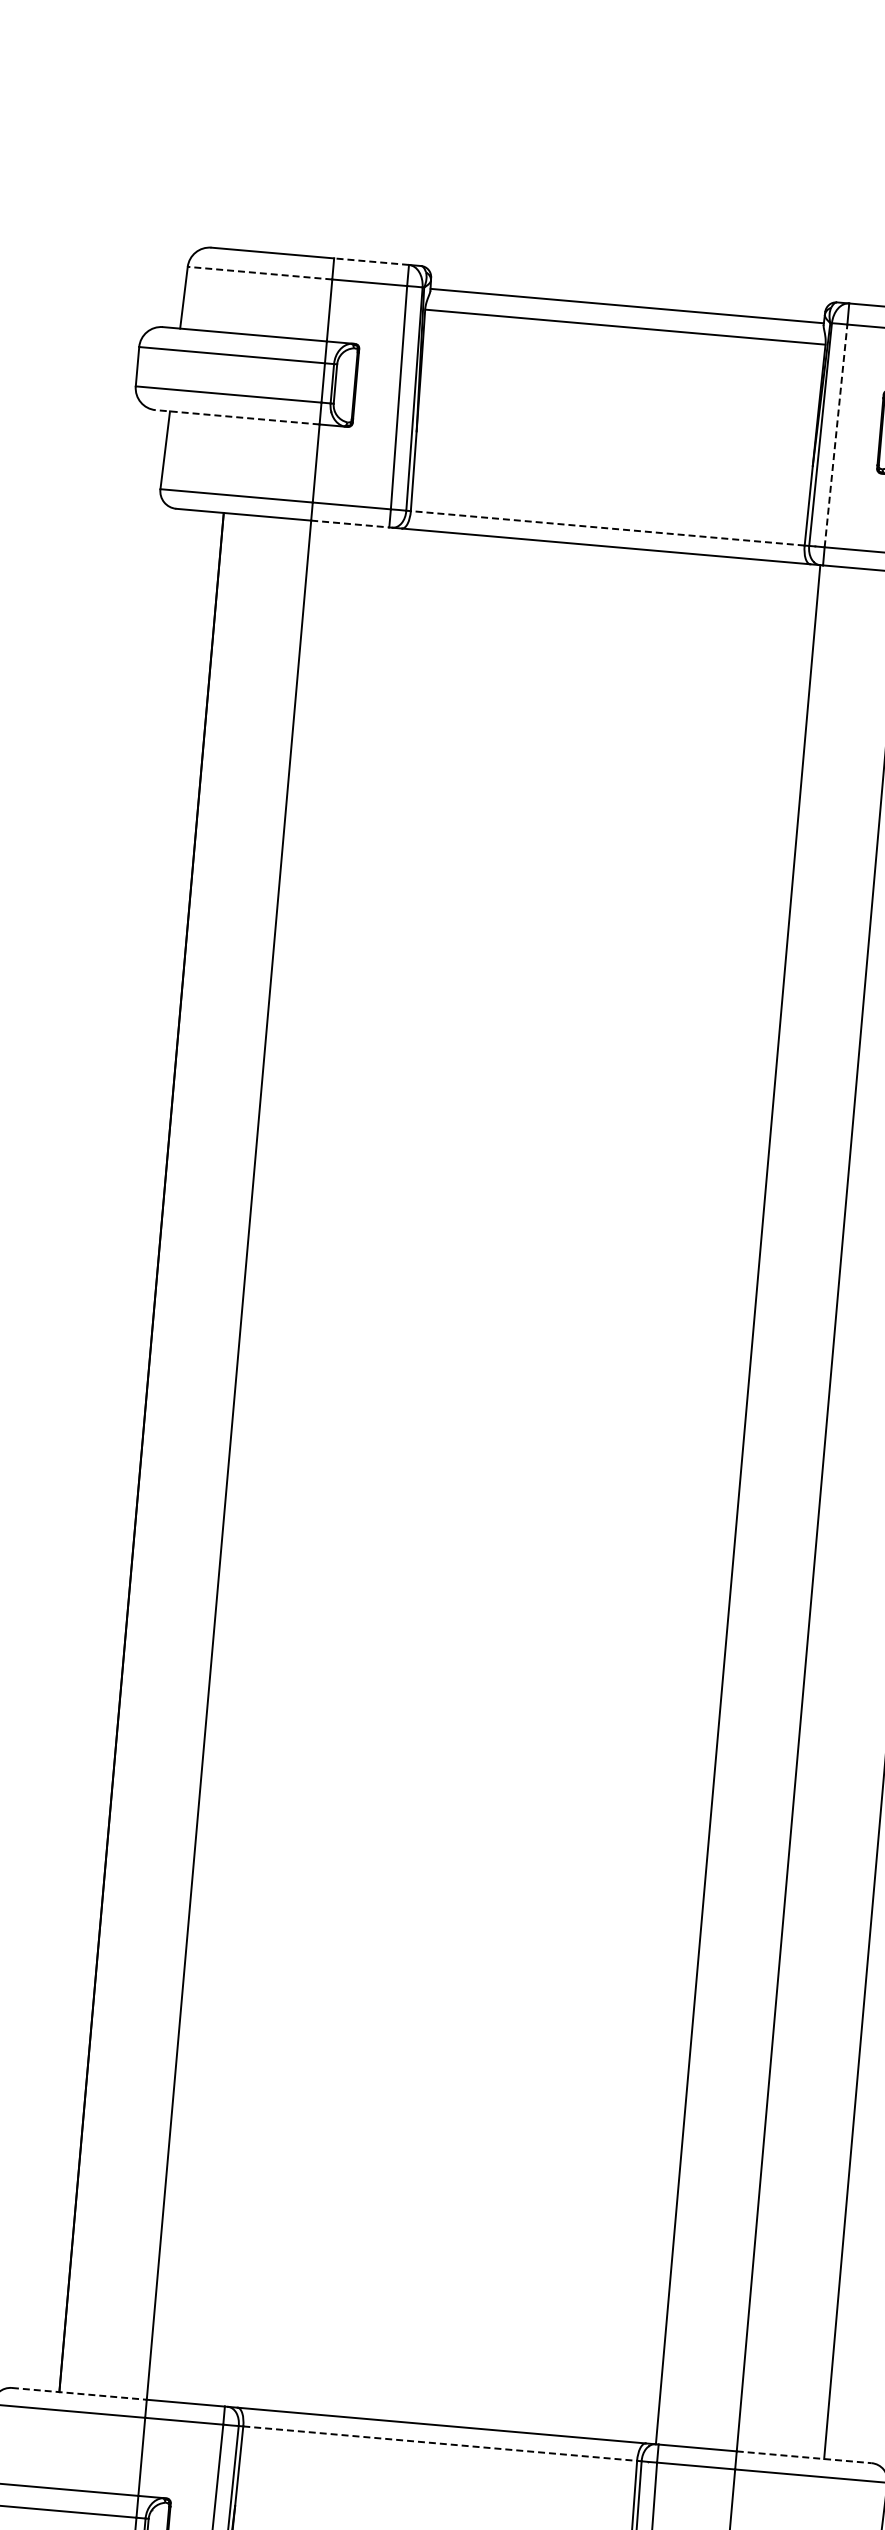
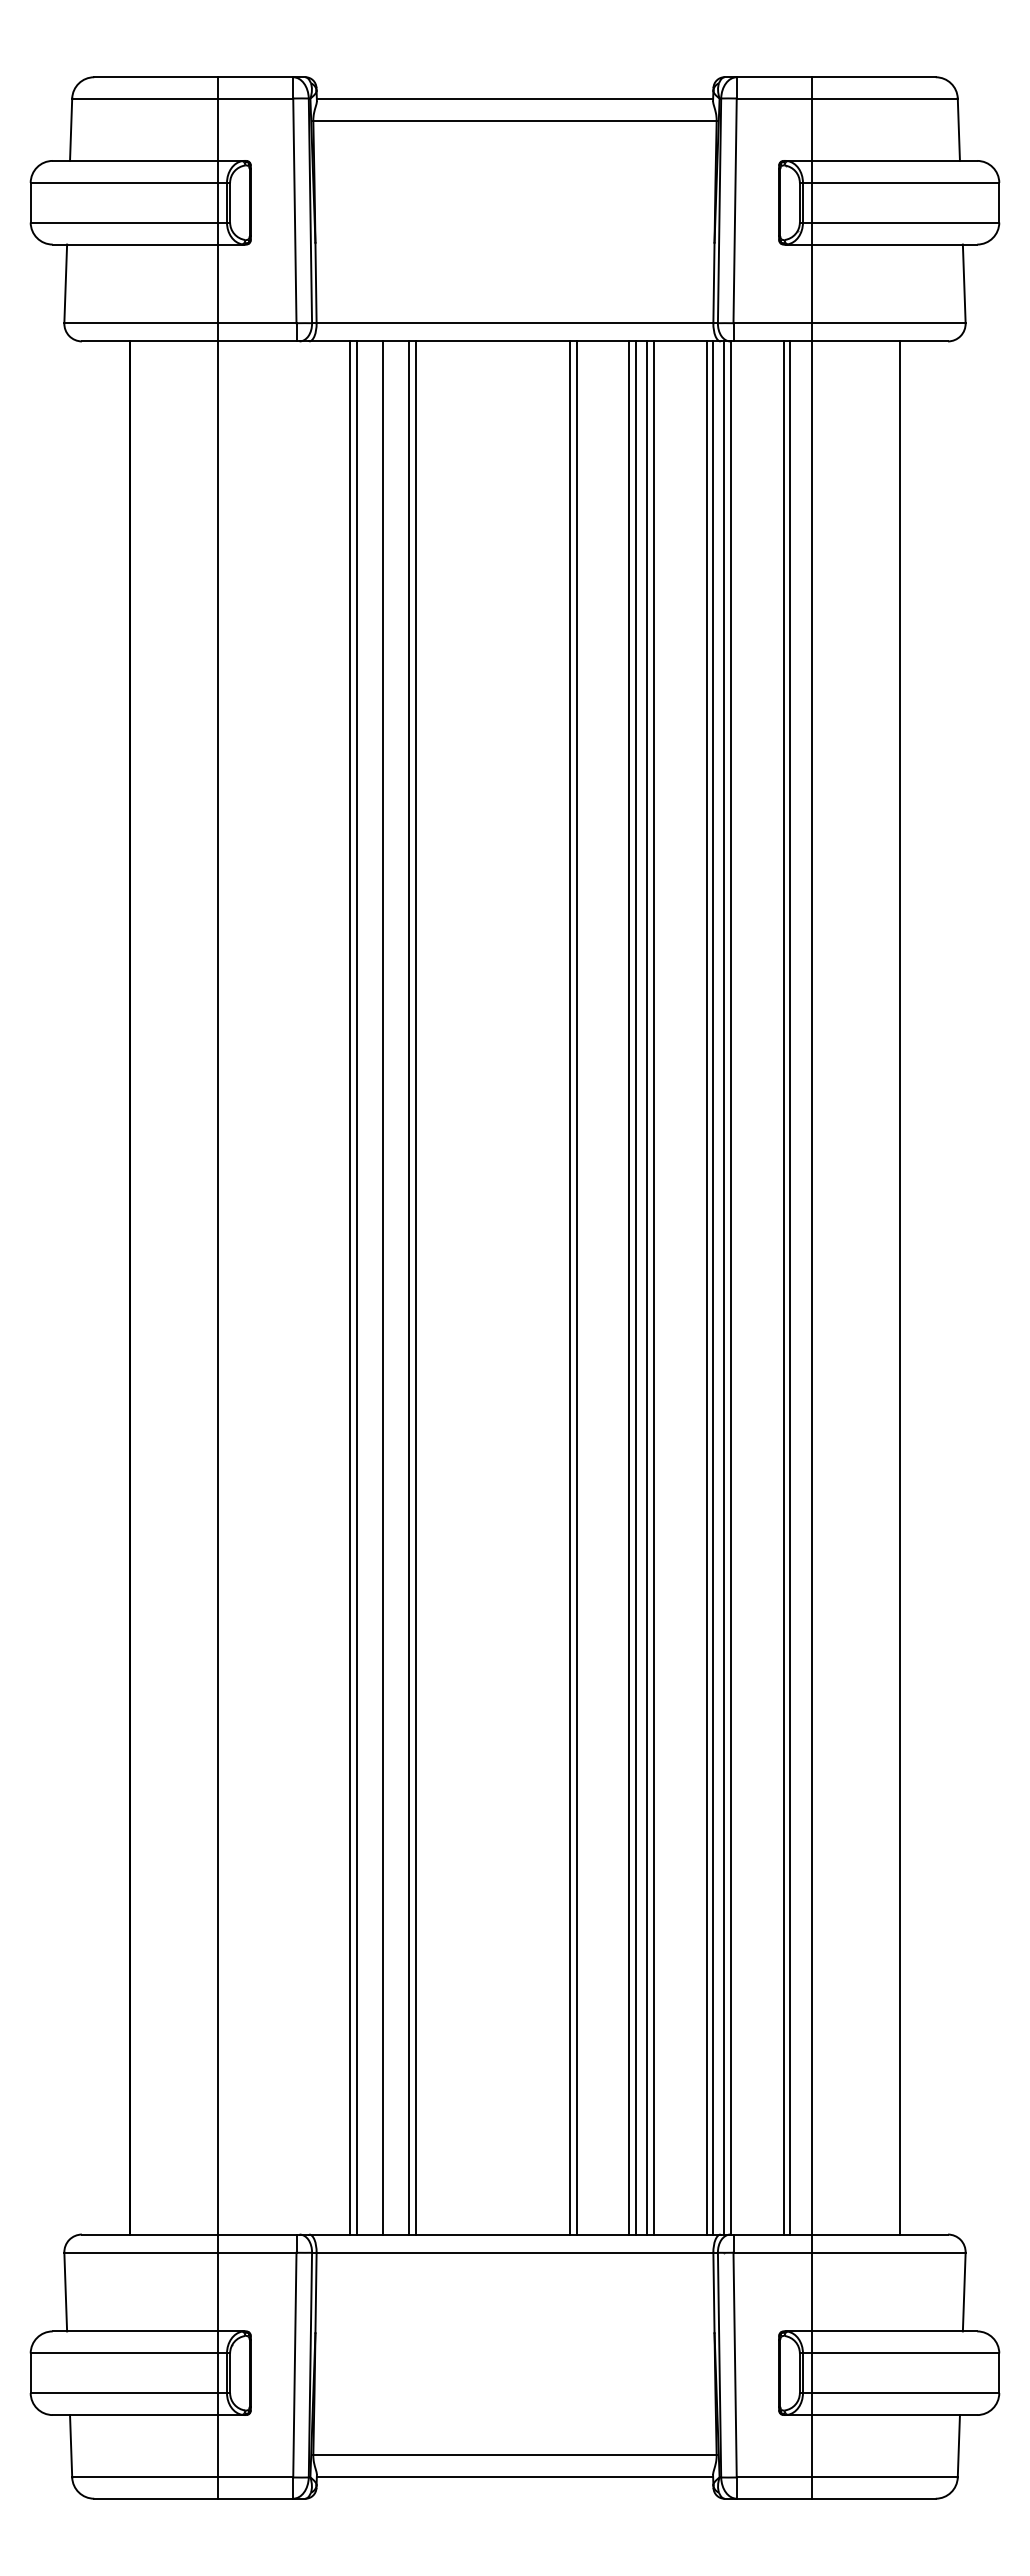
line: (371, 261) -> (255, 77), dashed -> solid
line: (260, 273) -> (145, 98), dashed -> solid
line: (237, 417) -> (135, 244), dashed -> solid
line: (836, 435) -> (735, 210), dashed -> solid
line: (350, 524) -> (257, 341), dashed -> solid
line: (607, 528) -> (514, 323), dashed -> solid
line: (359, 1471) -> (349, 1287), added
line: (366, 1471) -> (356, 1287), added
line: (392, 1474) -> (382, 1287), added
line: (419, 1476) -> (409, 1287), added
line: (425, 1476) -> (415, 1287), added
line: (579, 1490) -> (570, 1287), added
line: (585, 1490) -> (576, 1287), added
line: (637, 1495) -> (629, 1287), added
line: (644, 1496) -> (636, 1287), added
line: (655, 1497) -> (647, 1287), added
line: (661, 1497) -> (653, 1287), added
line: (714, 1502) -> (706, 1287), added
line: (721, 1502) -> (713, 1287), added
line: (731, 1503) -> (724, 1287), added
line: (790, 1508) -> (783, 1287), added
line: (797, 1509) -> (790, 1287), added
line: (78, 2393) -> (149, 2234), dashed -> solid
line: (440, 2443) -> (515, 2252), dashed -> solid
line: (804, 2457) -> (880, 2234), dashed -> solid

